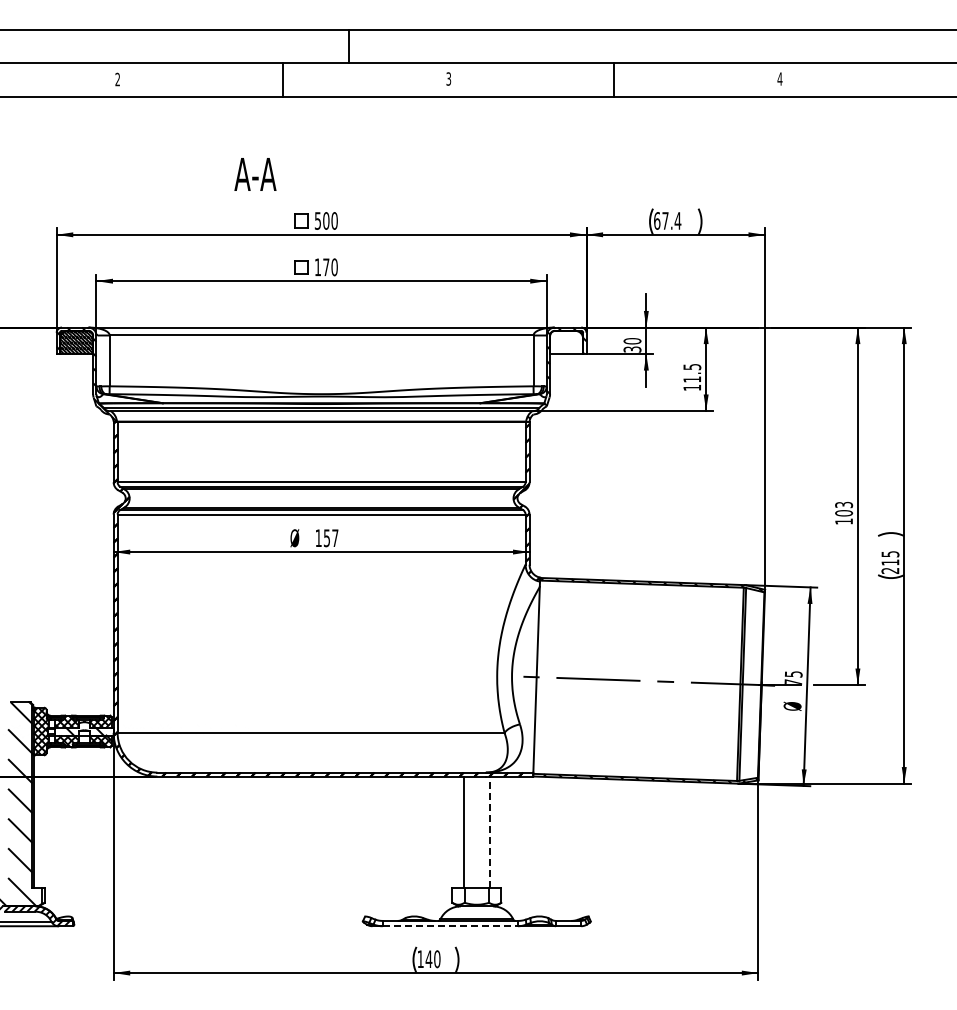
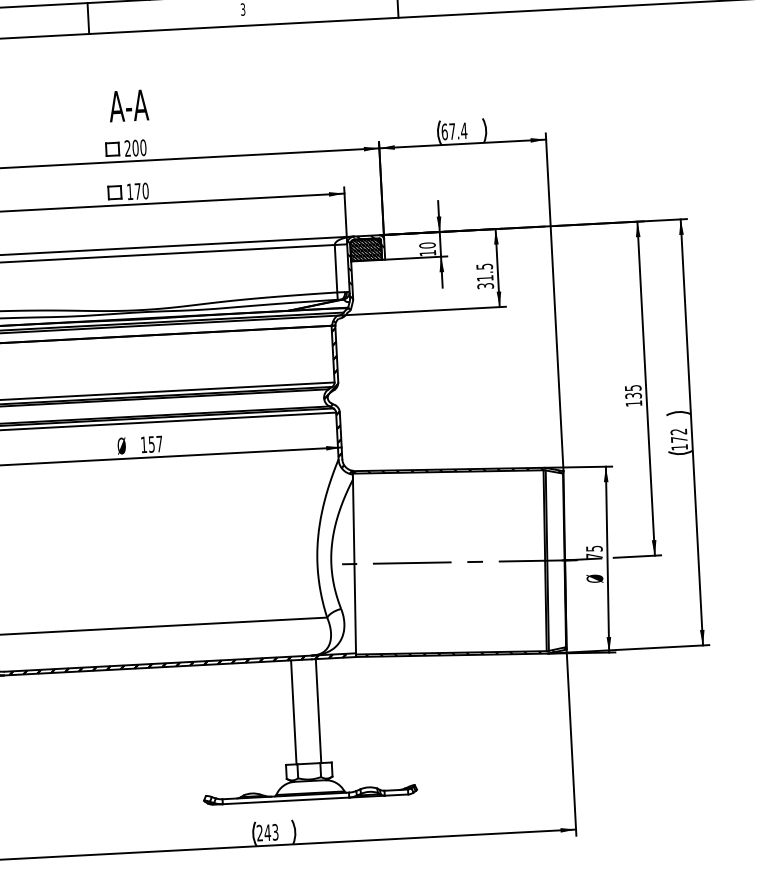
text: (255, 174) -> (128, 105), moved
text: (317, 220) -> (127, 148), 500 -> 200
hatch: (566, 342) -> (365, 249), added
text: (632, 349) -> (427, 253), 30 -> 10
text: (692, 387) -> (485, 285), 11.5 -> 31.5
text: (844, 509) -> (633, 392), 103 -> 135
text: (890, 562) -> (679, 439), 215 -> 172
line: (490, 832) -> (318, 711), dashed -> solid
line: (450, 926) -> (286, 801), dashed -> solid
text: (428, 959) -> (267, 833), 140 -> 243

